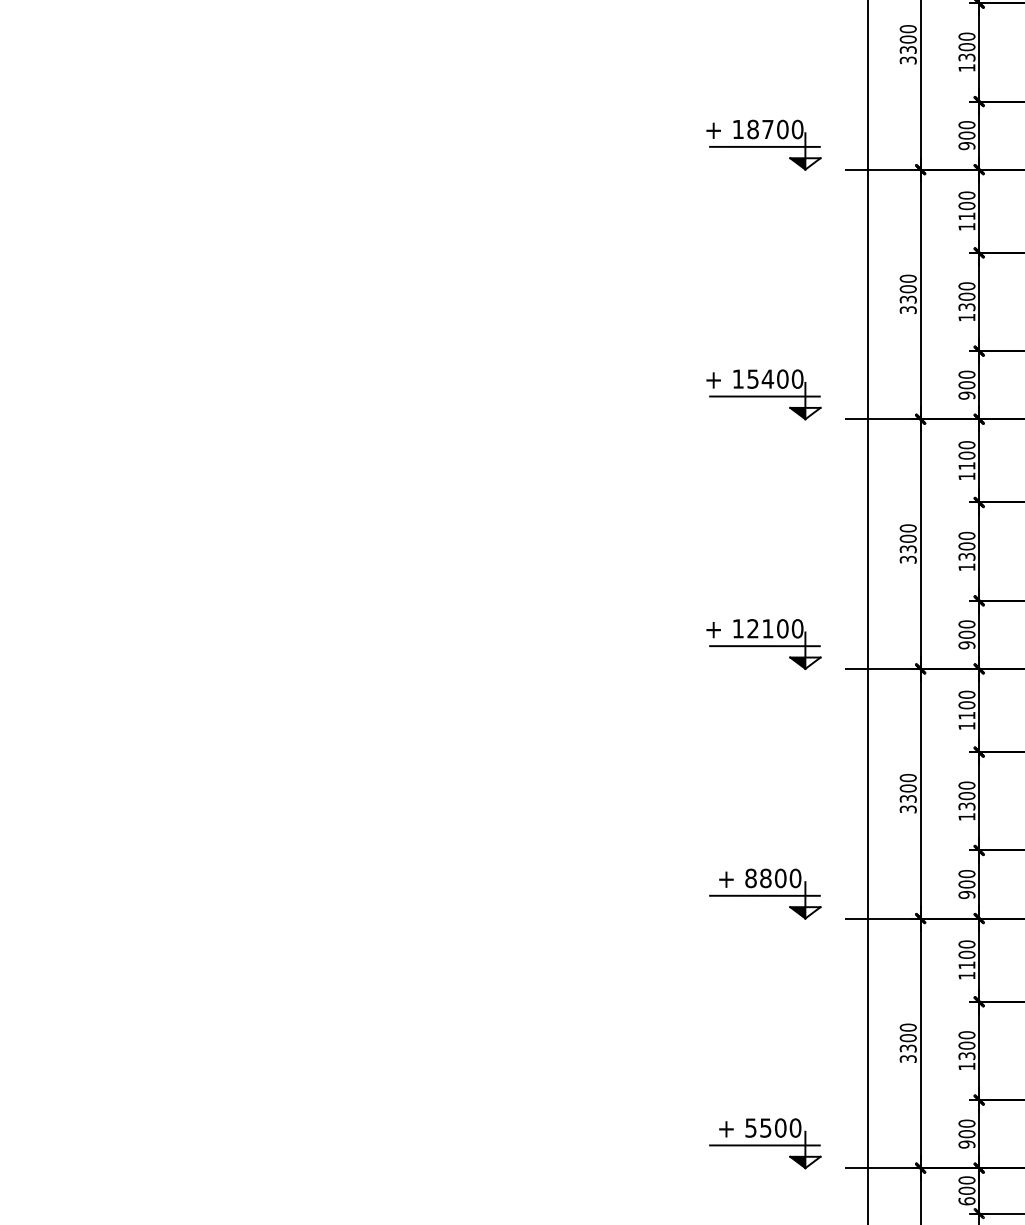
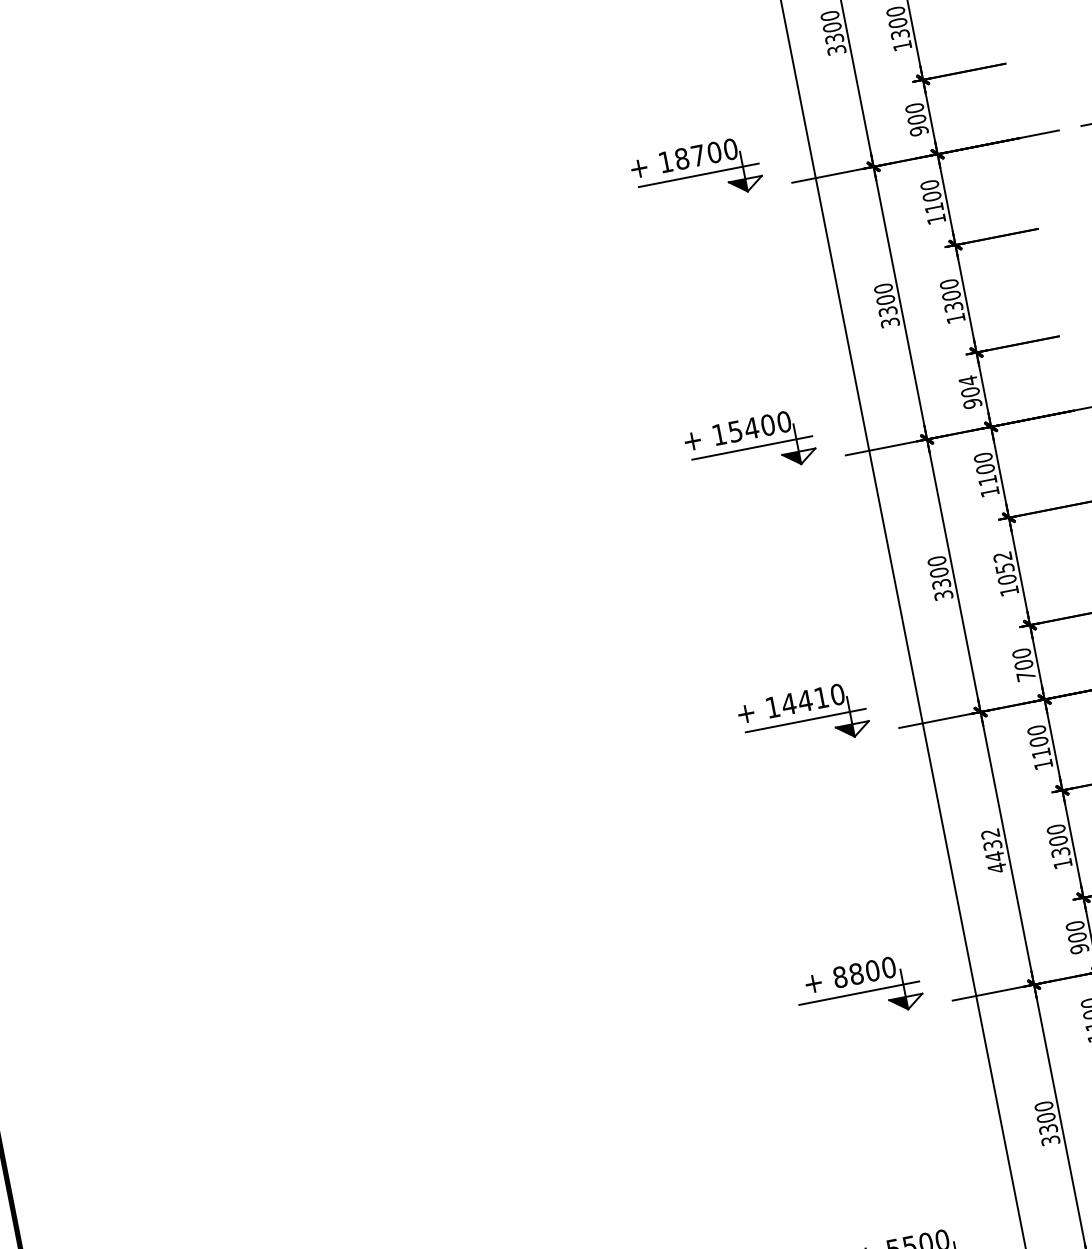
text: (966, 374) -> (967, 380), 900 -> 904
text: (966, 545) -> (1004, 567), 1300 -> 1052
text: (767, 628) -> (804, 700), 12100 -> 14410
text: (966, 645) -> (1025, 676), 900 -> 700
text: (907, 793) -> (992, 850), 3300 -> 4432

